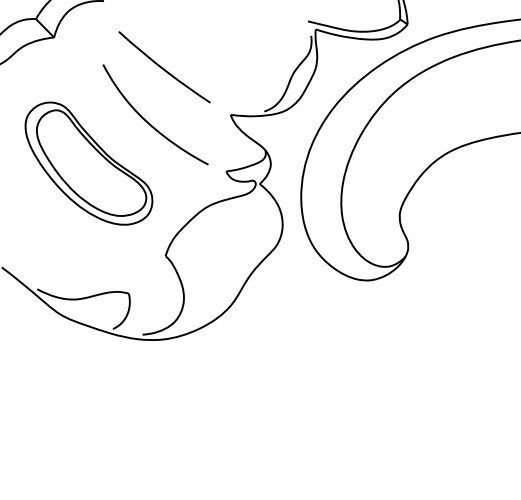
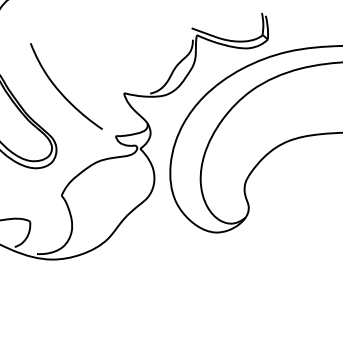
curve: (164, 68) -> (77, 51), removed

